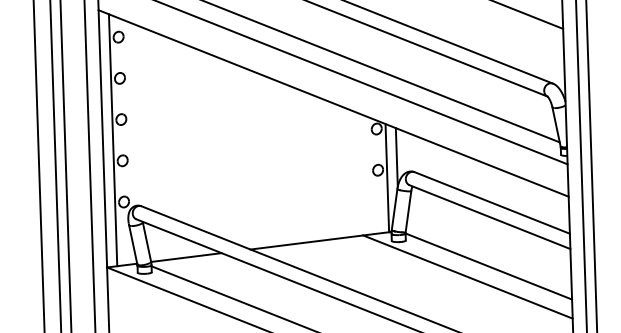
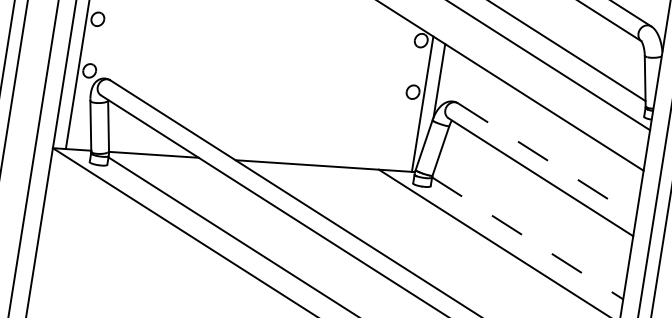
line: (492, 203) -> (547, 160), solid -> dashed
line: (488, 266) -> (527, 238), solid -> dashed

